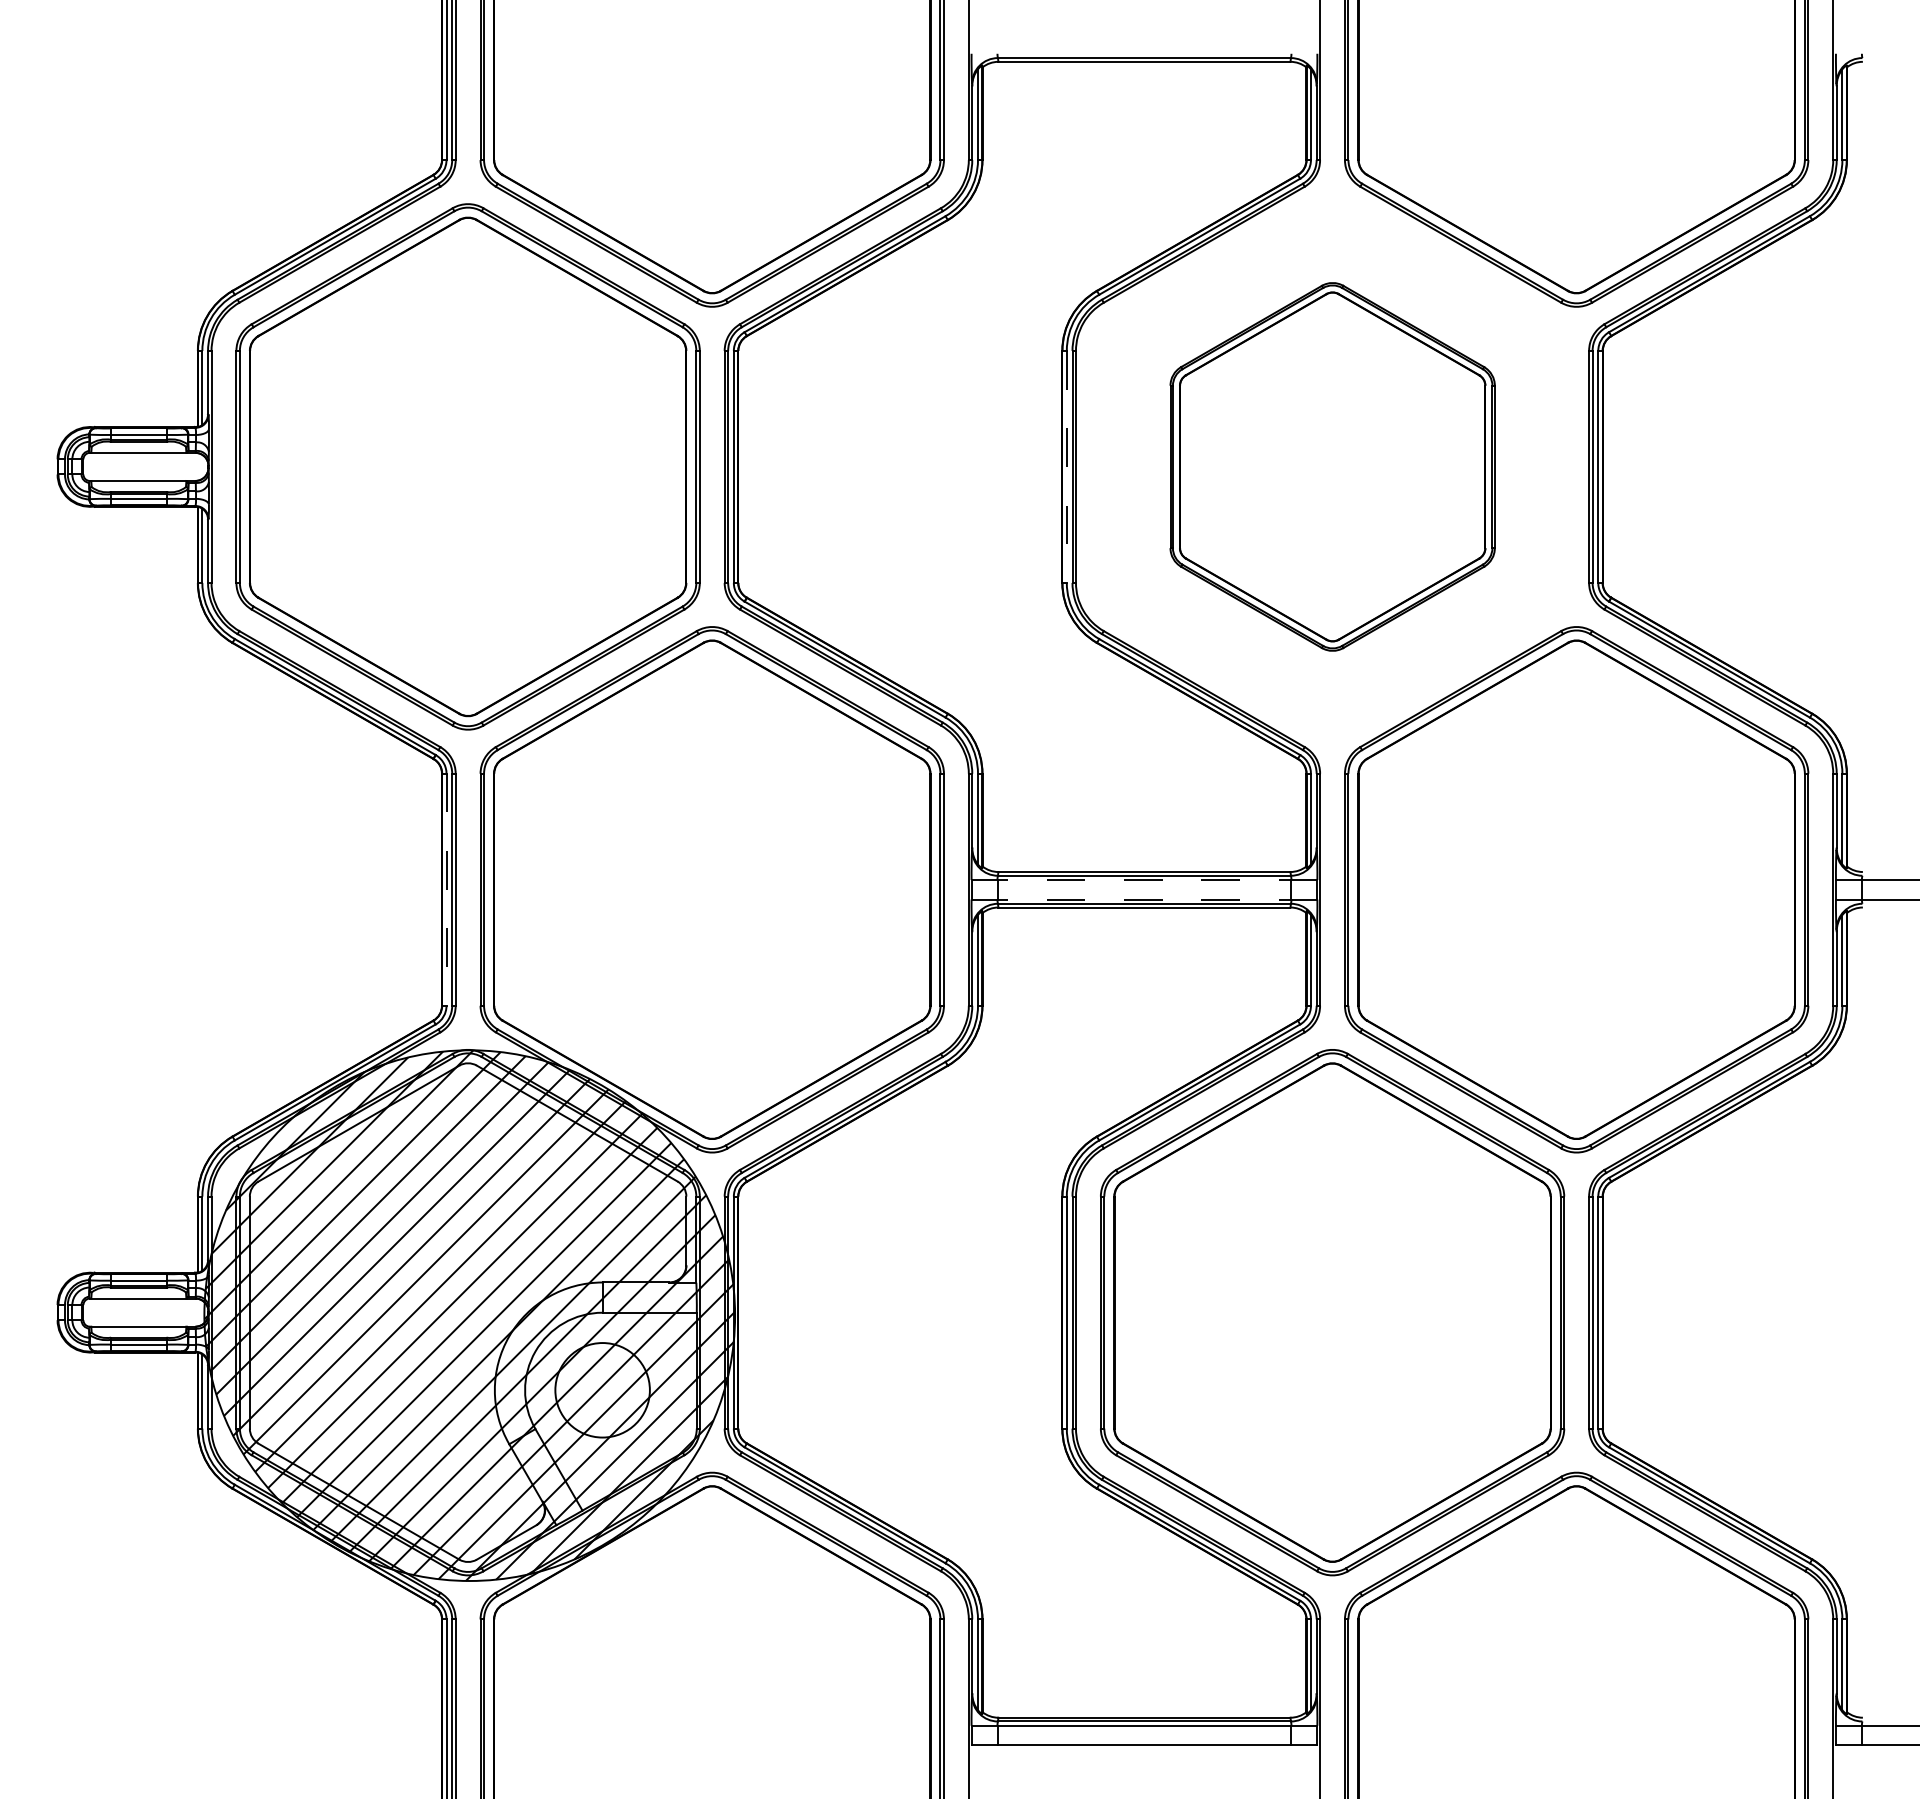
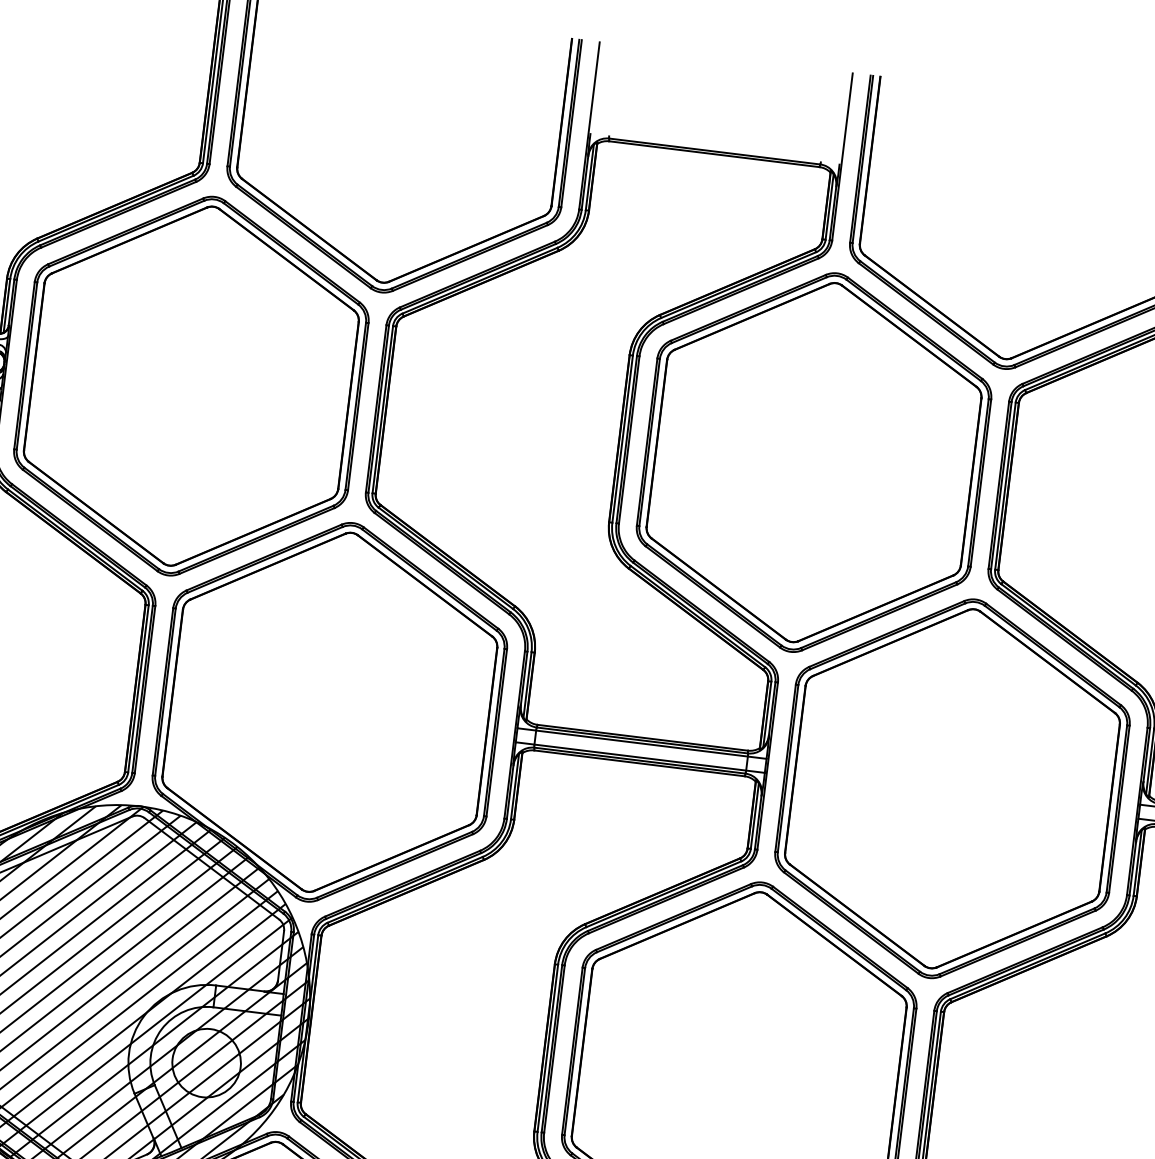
line: (1066, 466) -> (622, 438), dashed -> solid
part: (1332, 466) -> (814, 462), size x1.43
line: (1144, 880) -> (642, 743), dashed -> solid
line: (446, 890) -> (138, 689), dashed -> solid
line: (1144, 899) -> (640, 757), dashed -> solid

